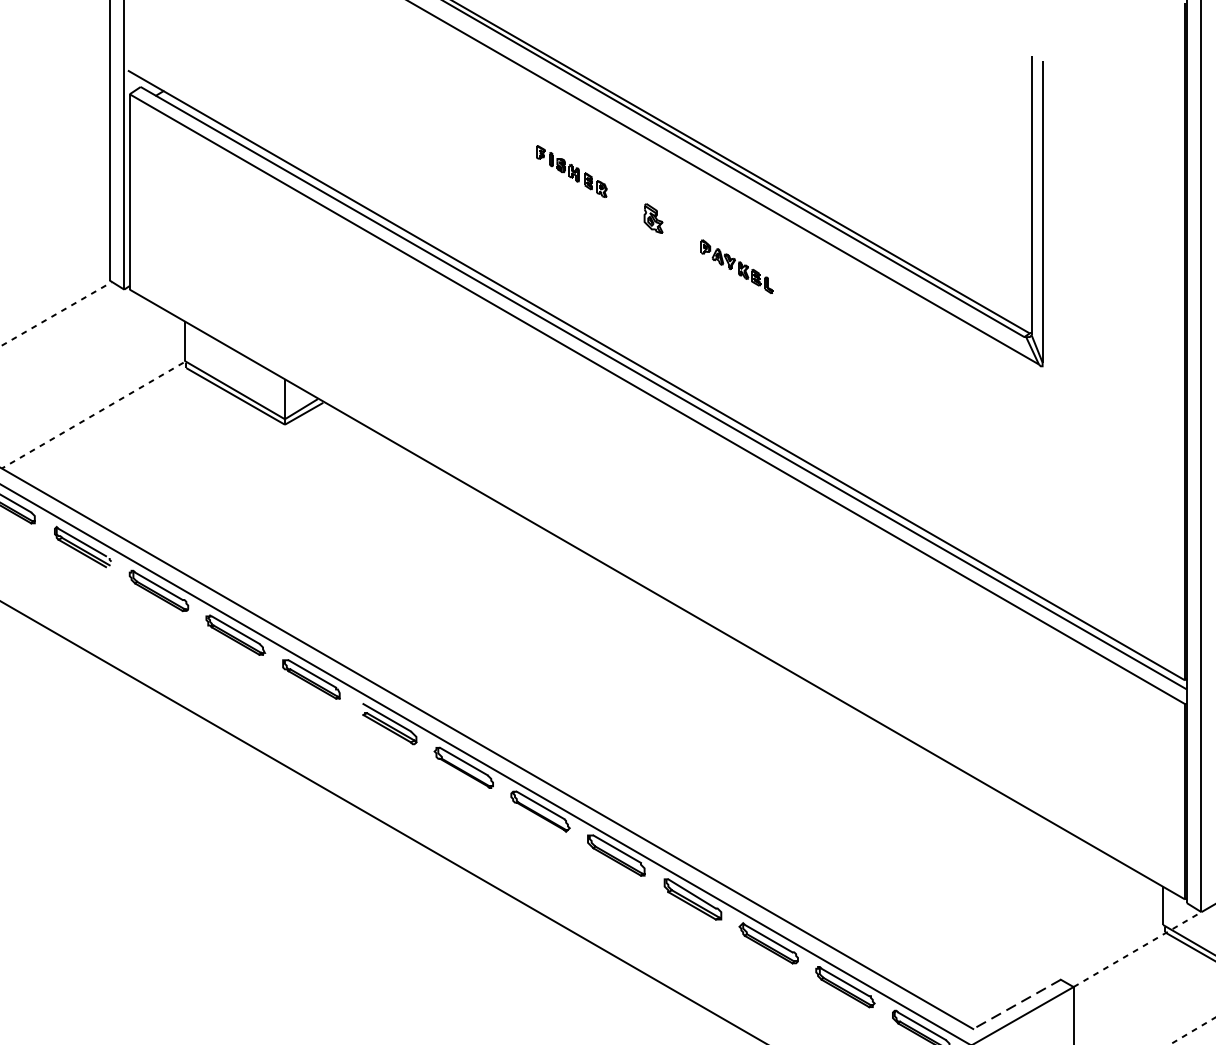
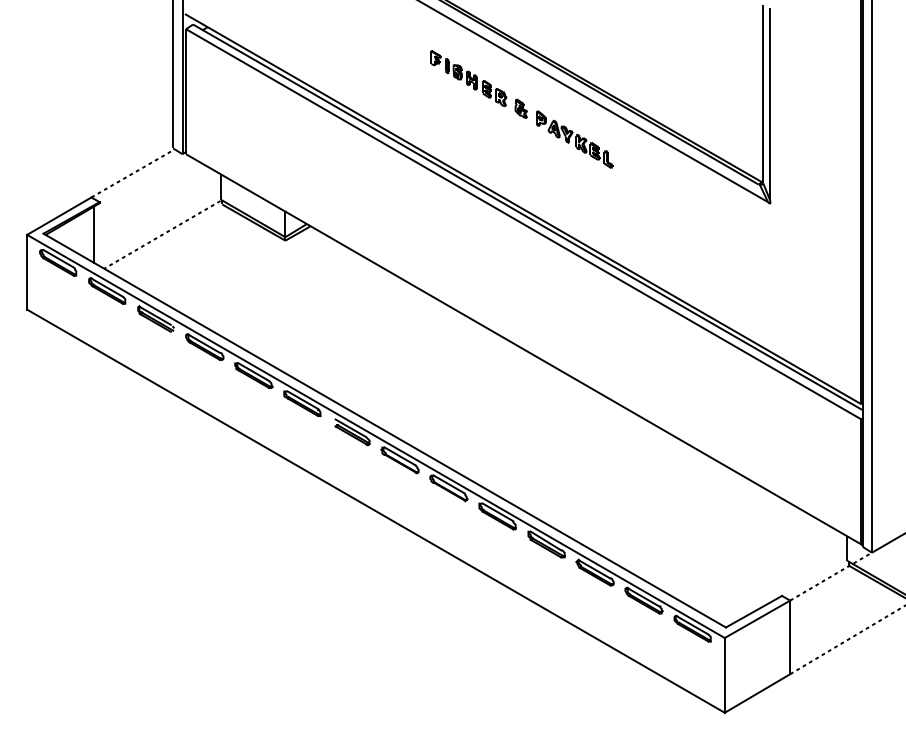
part: (571, 171) -> (468, 78), size x1.67
part: (736, 266) -> (574, 139), size x1.67
line: (1016, 1004) -> (753, 611), dashed -> solid

